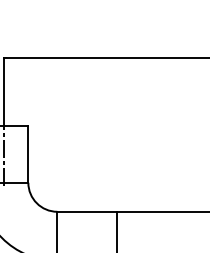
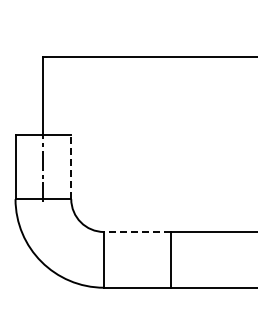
line: (28, 154) -> (71, 167), solid -> dashed
line: (86, 212) -> (137, 232), solid -> dashed

